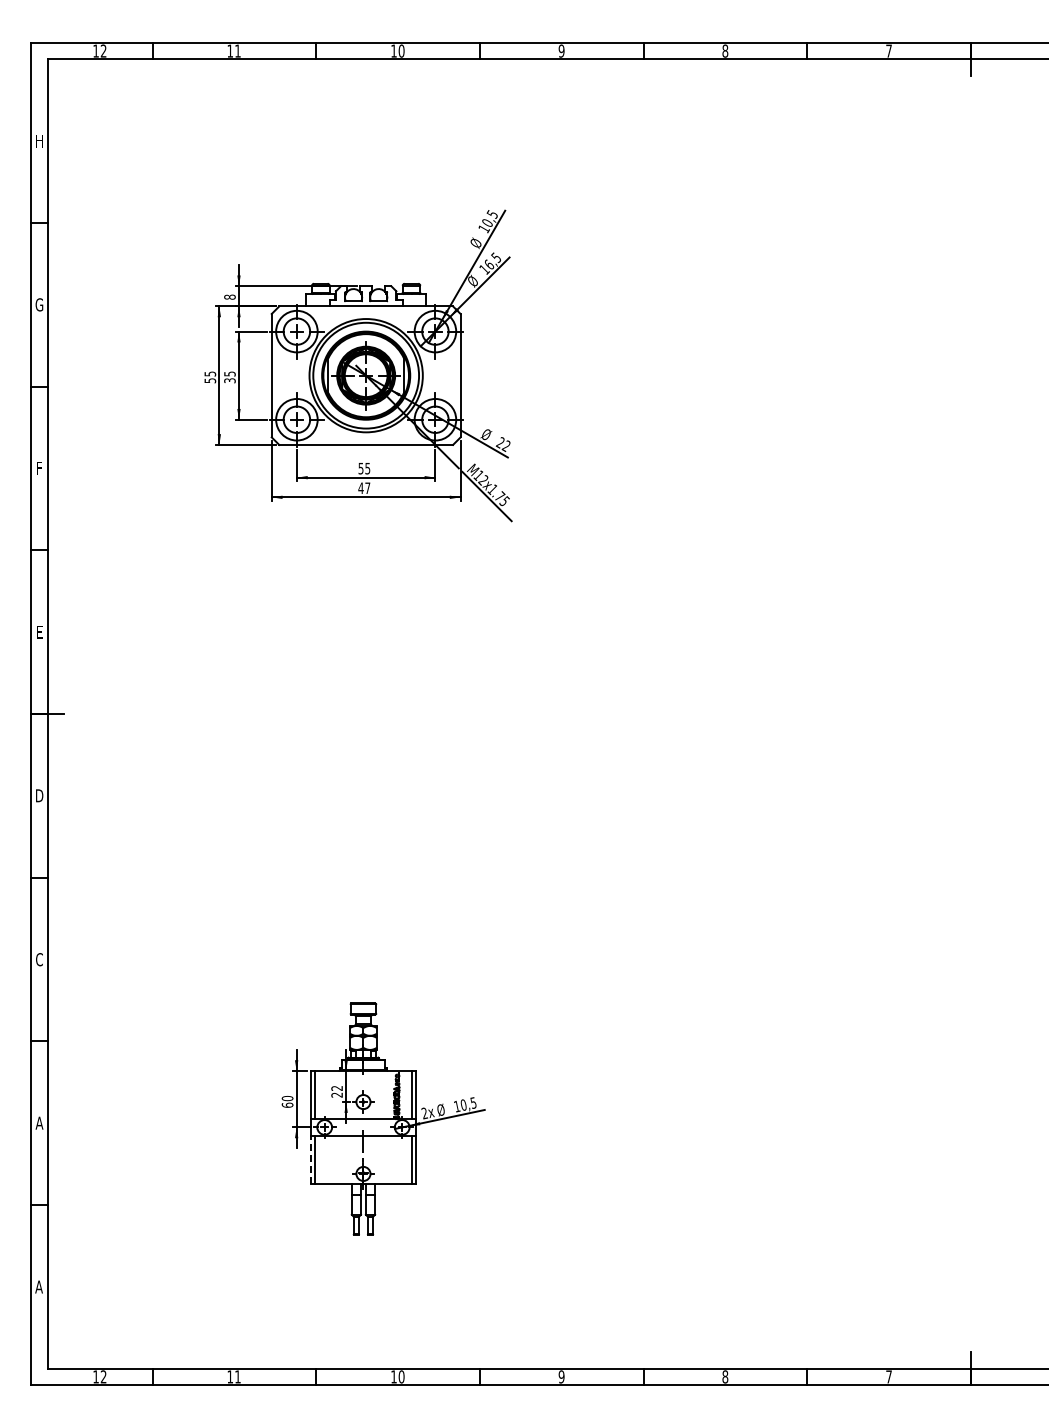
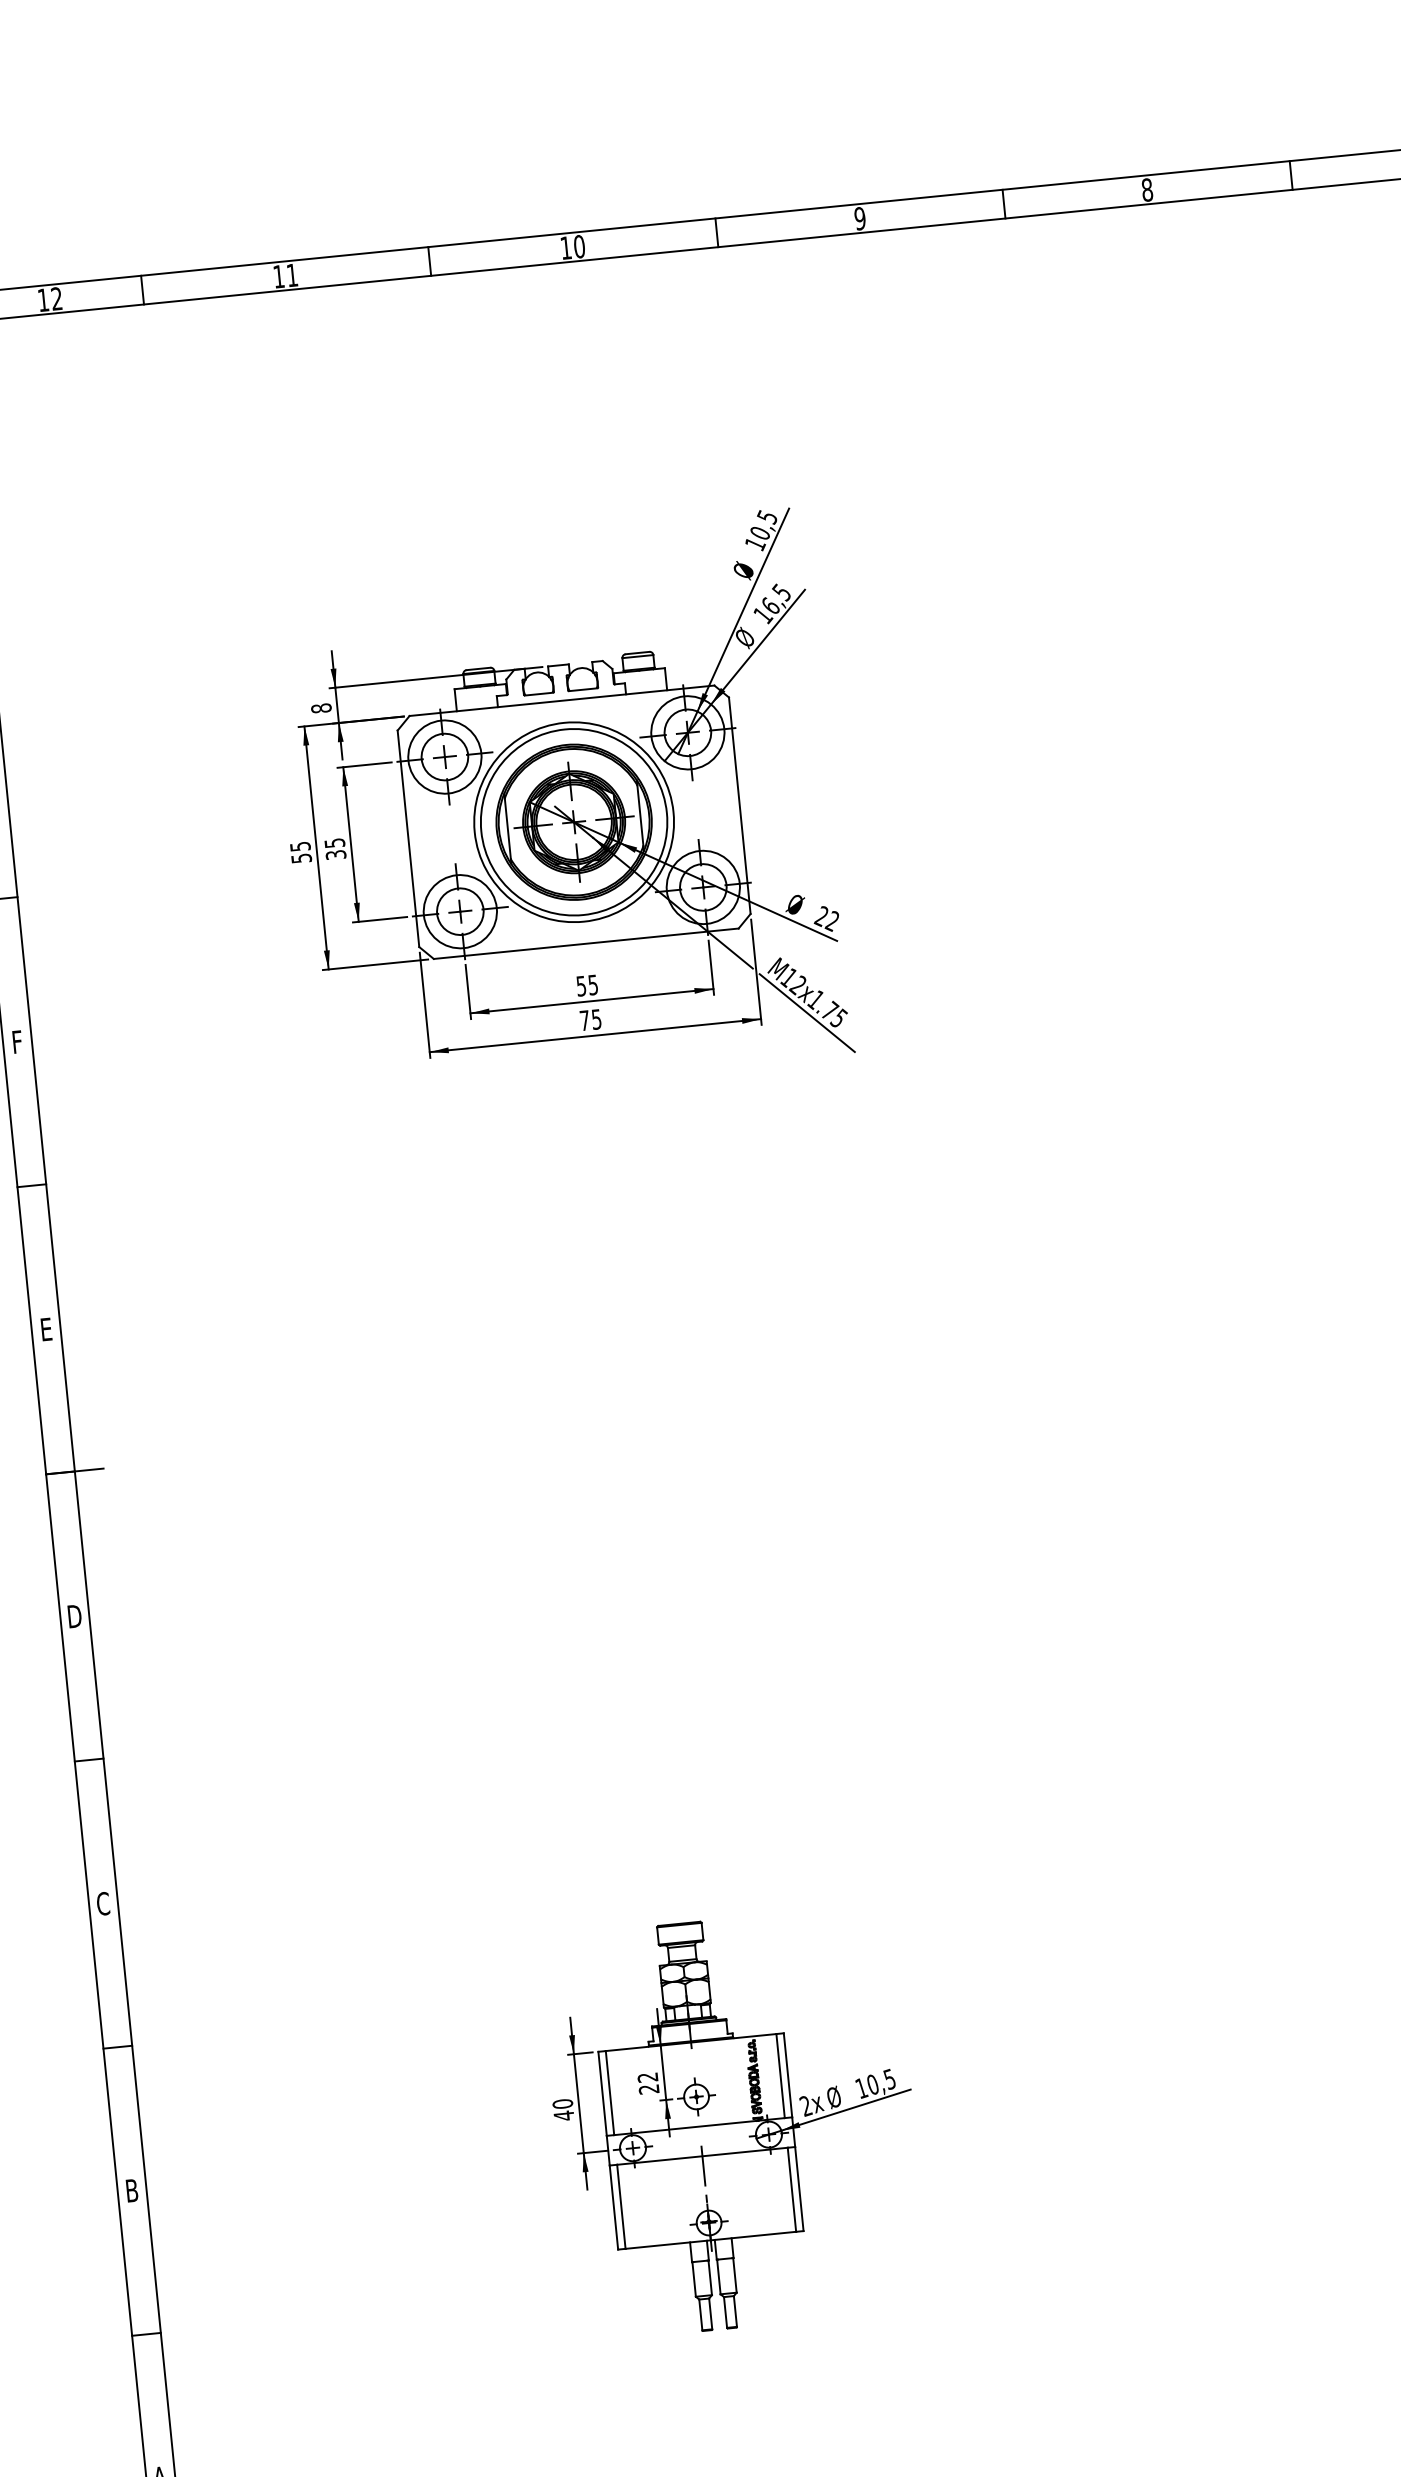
text: (364, 488) -> (590, 1020), 47 -> 75
text: (287, 1105) -> (563, 2116), 60 -> 40
text: (39, 1122) -> (131, 2189), A -> B
line: (310, 1159) -> (613, 2206), dashed -> solid

